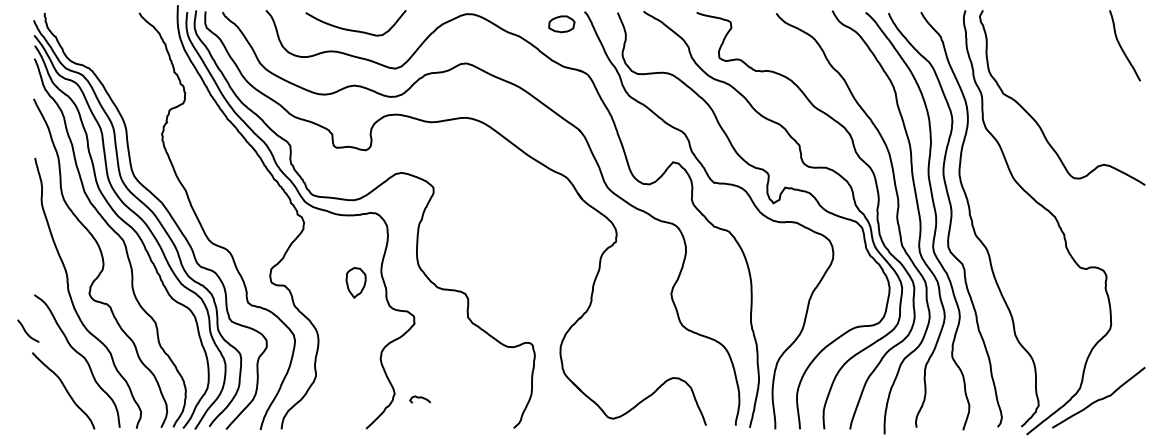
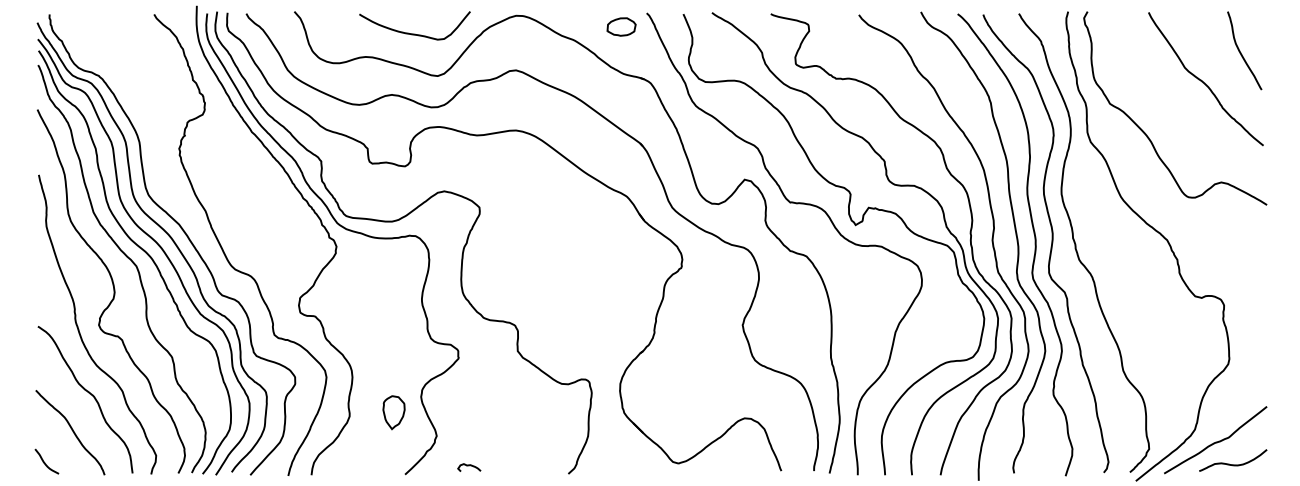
curve: (352, 29) -> (411, 32), moved
curve: (1087, 72) -> (1203, 80), added
part: (355, 282) -> (393, 412), moved
curve: (26, 331) -> (44, 462), moved
curve: (419, 398) -> (468, 466), moved
curve: (1114, 419) -> (1233, 464), added

